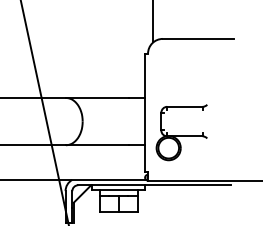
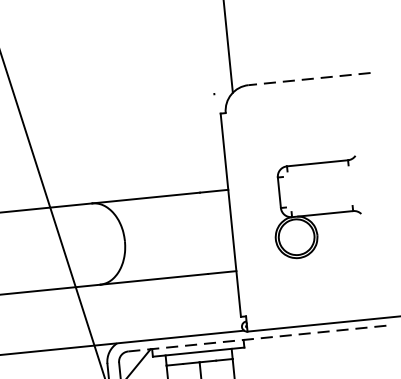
line: (197, 38) -> (308, 78), solid -> dashed
part: (181, 132) -> (315, 208), moved
line: (154, 185) -> (259, 338), solid -> dashed

